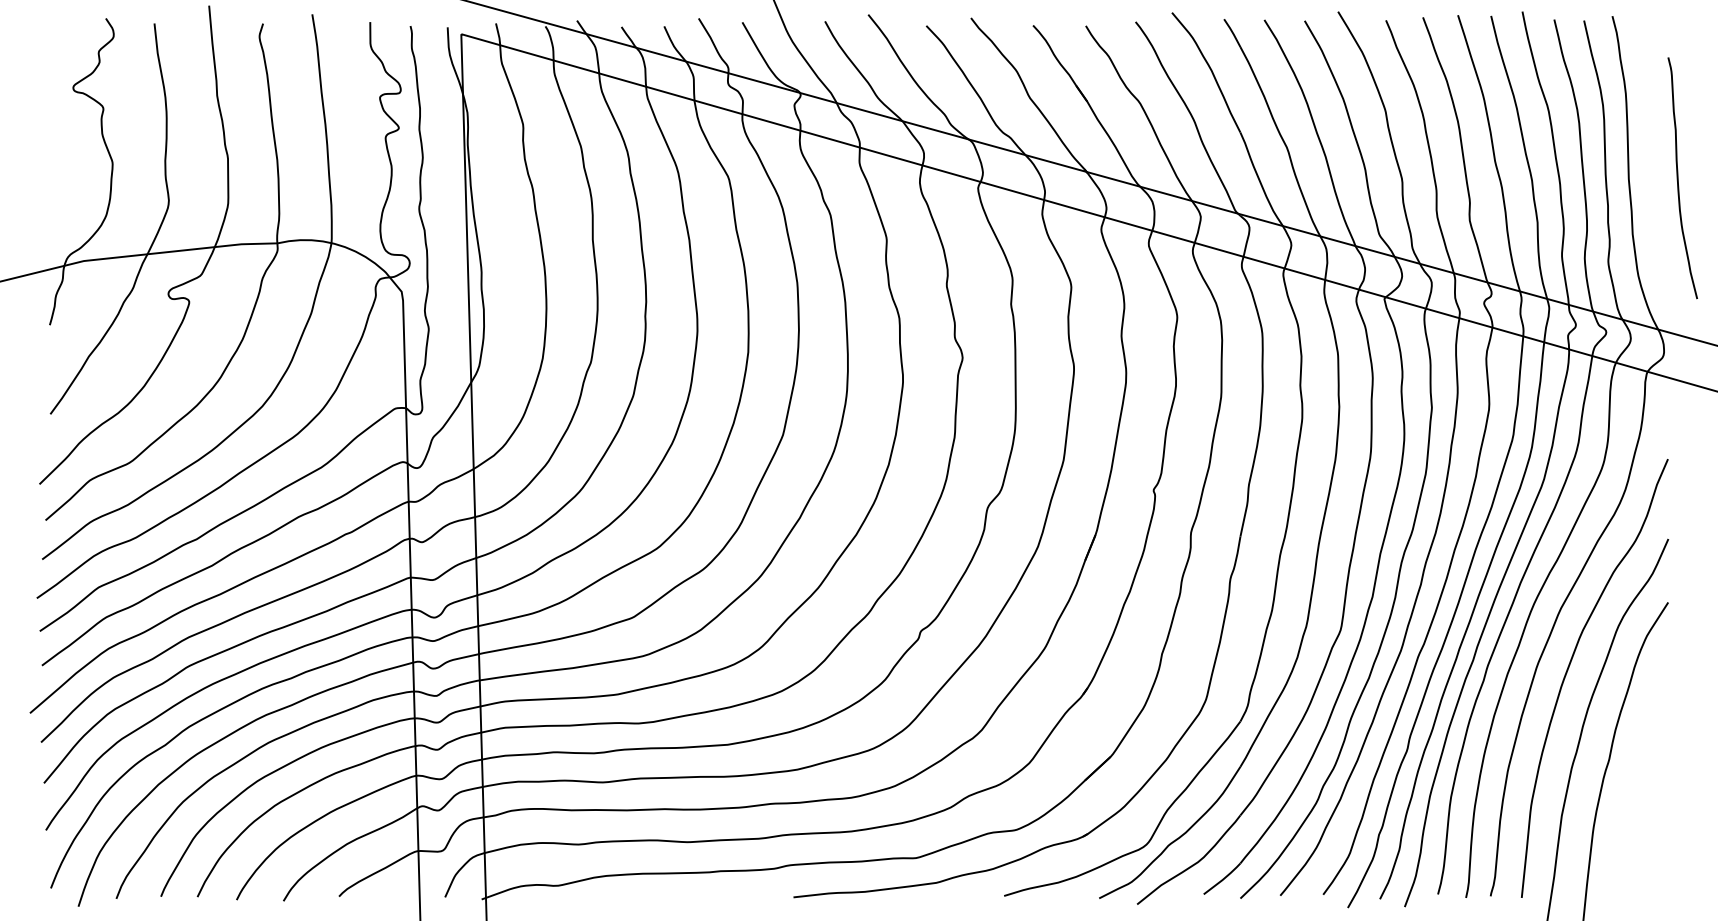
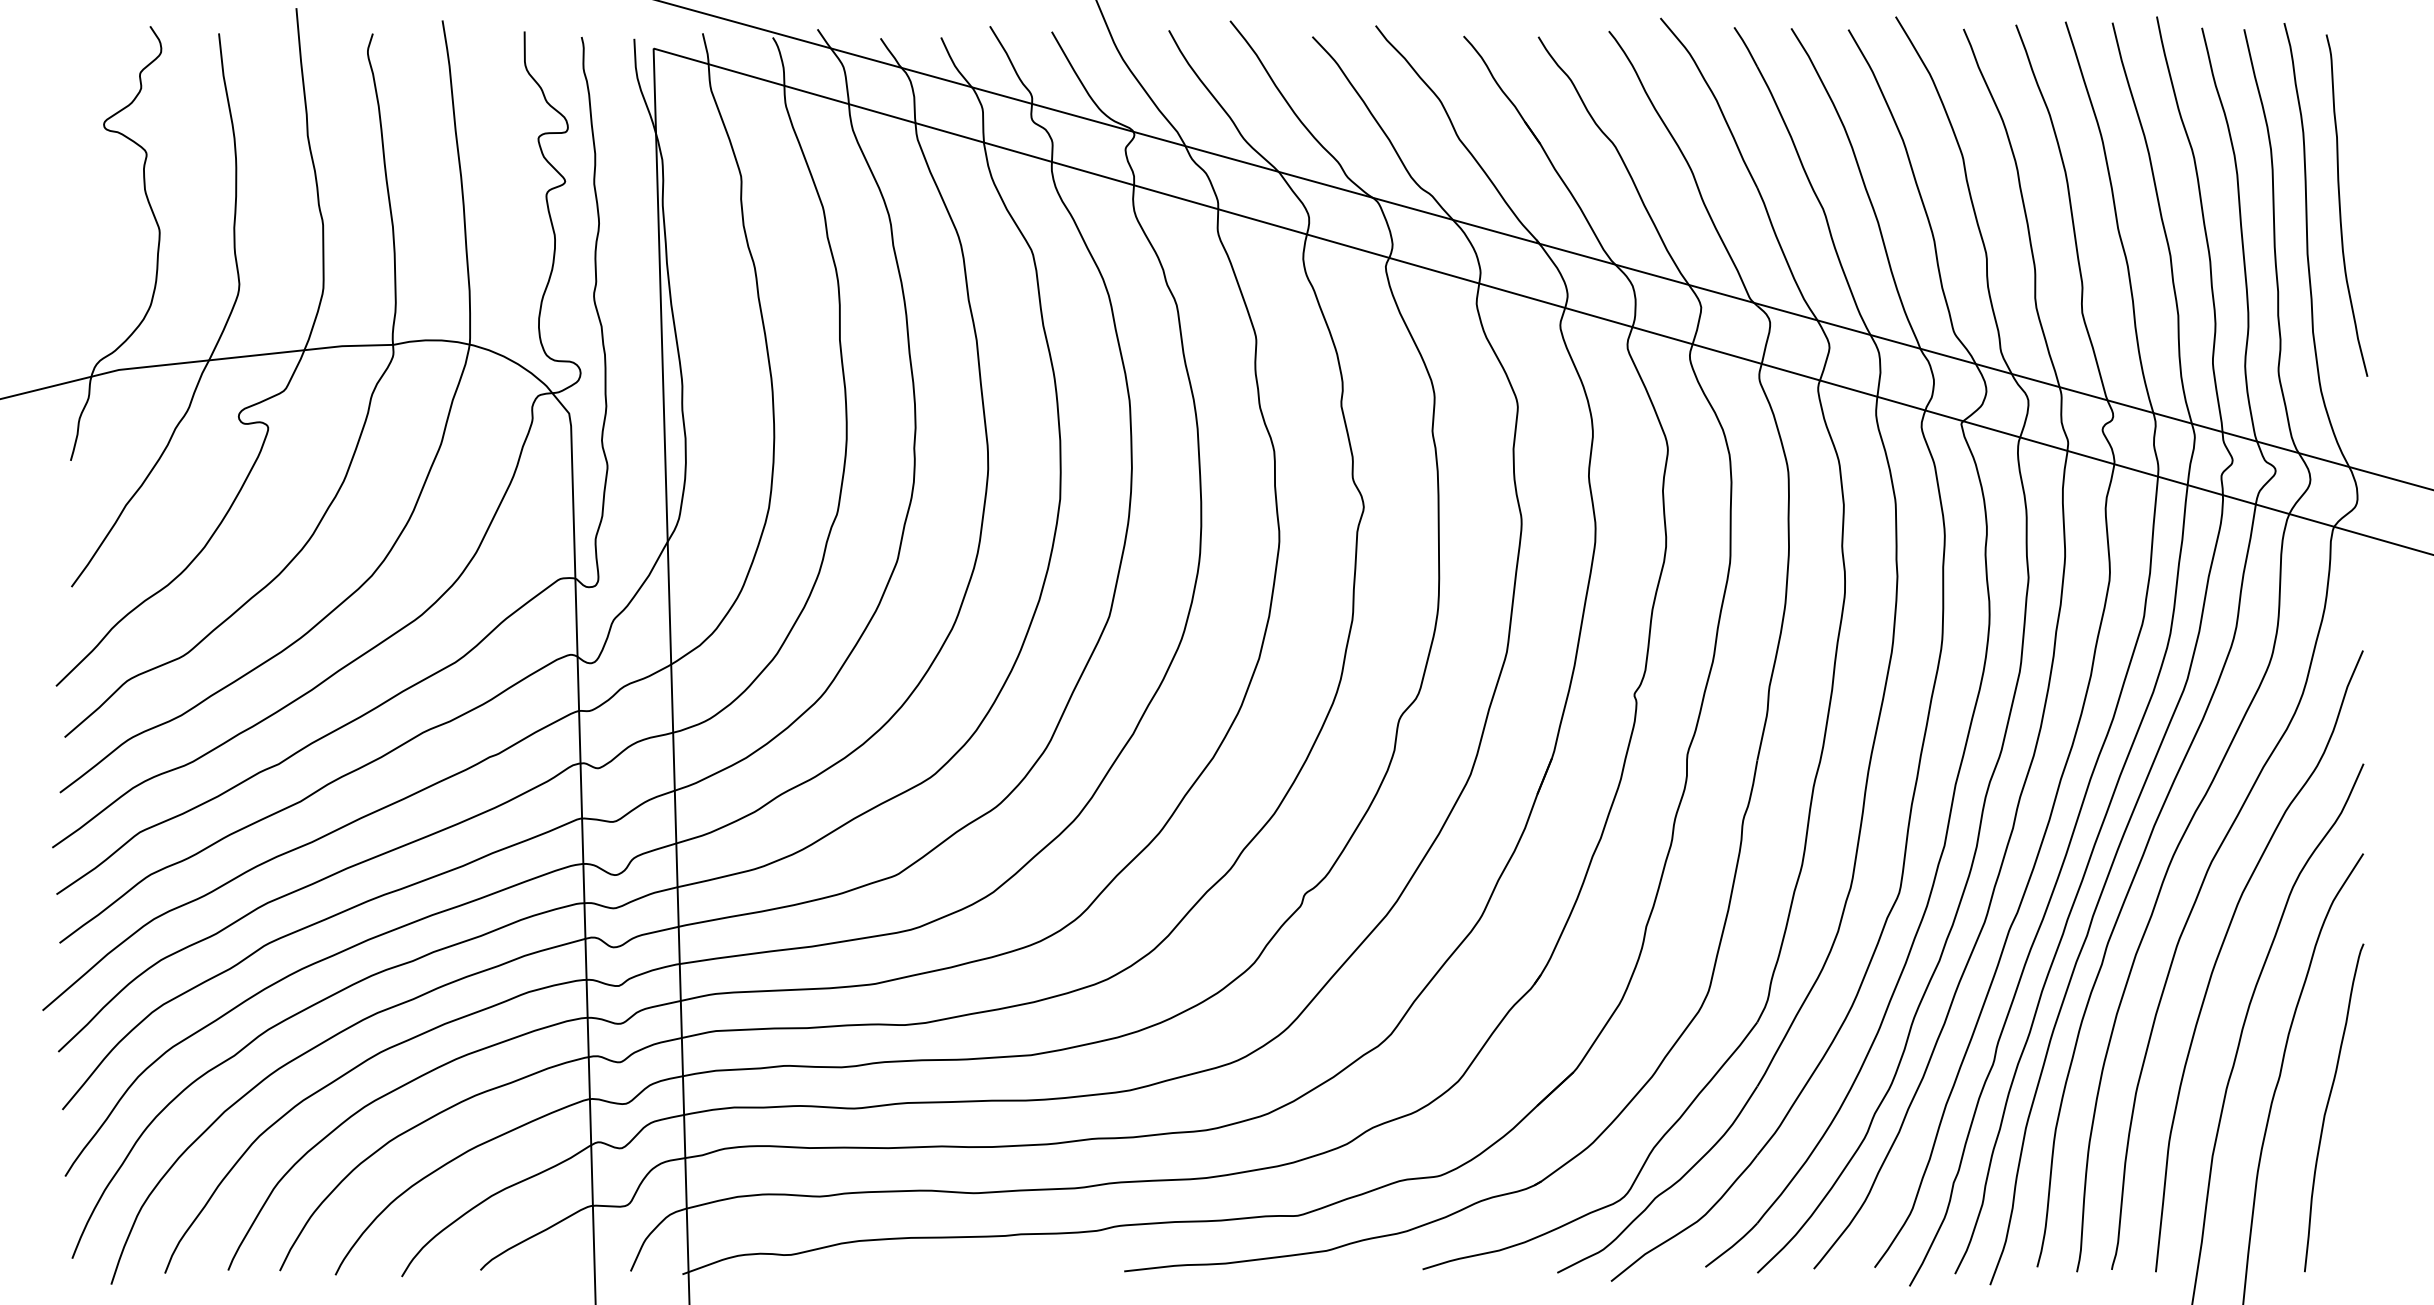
curve: (1678, 178) -> (2340, 205), moved
curve: (1643, 780) -> (2328, 1105), added

